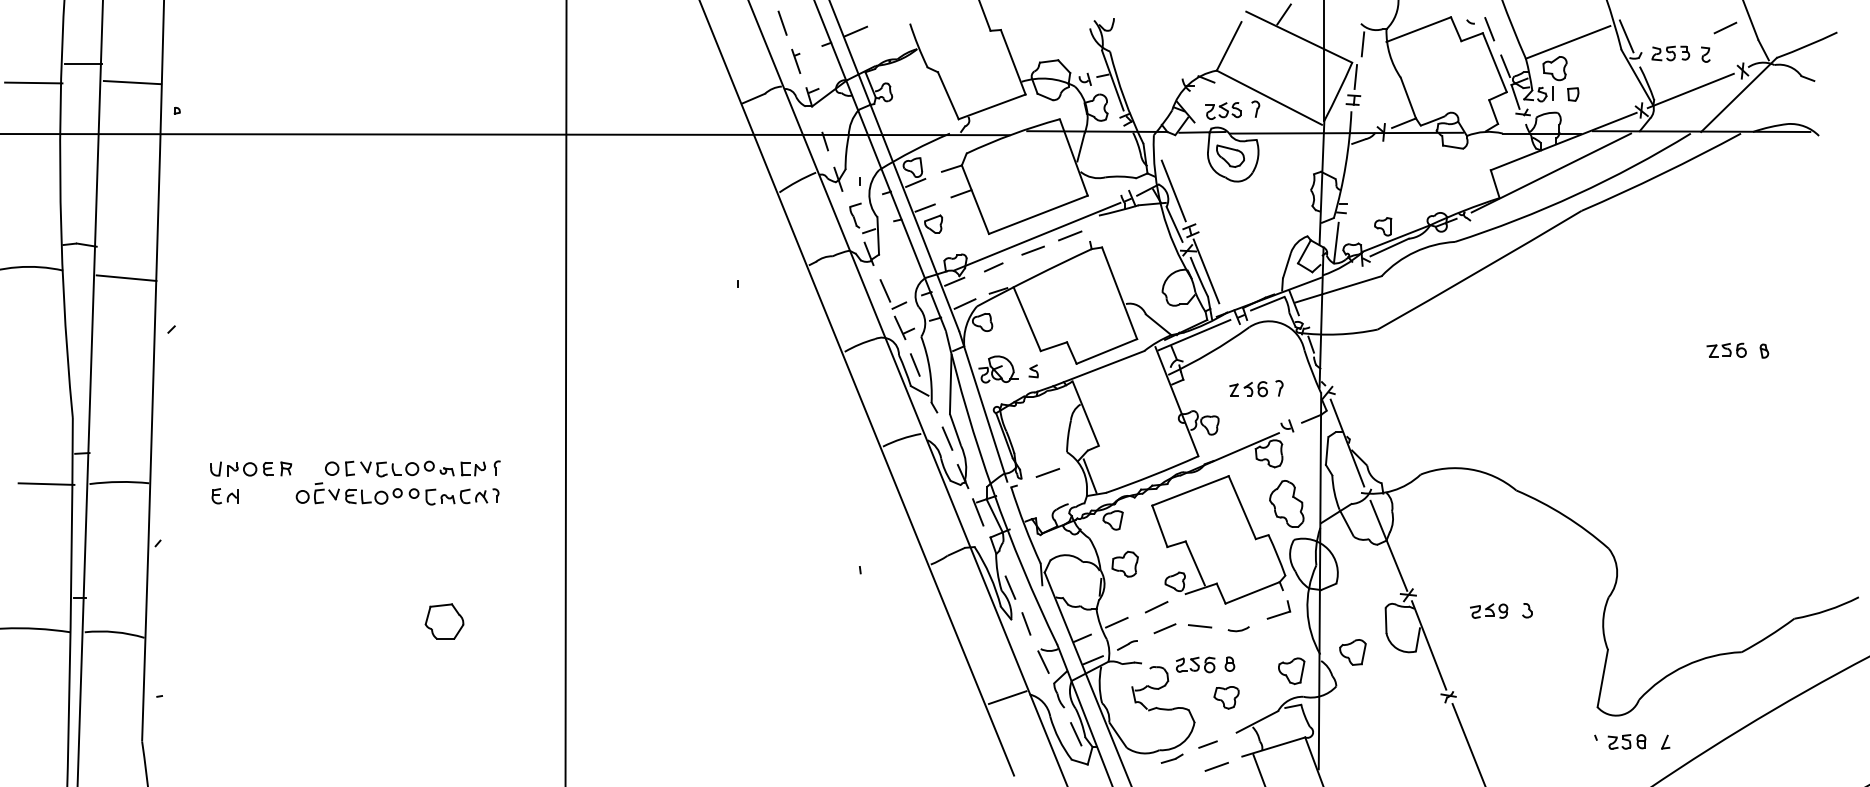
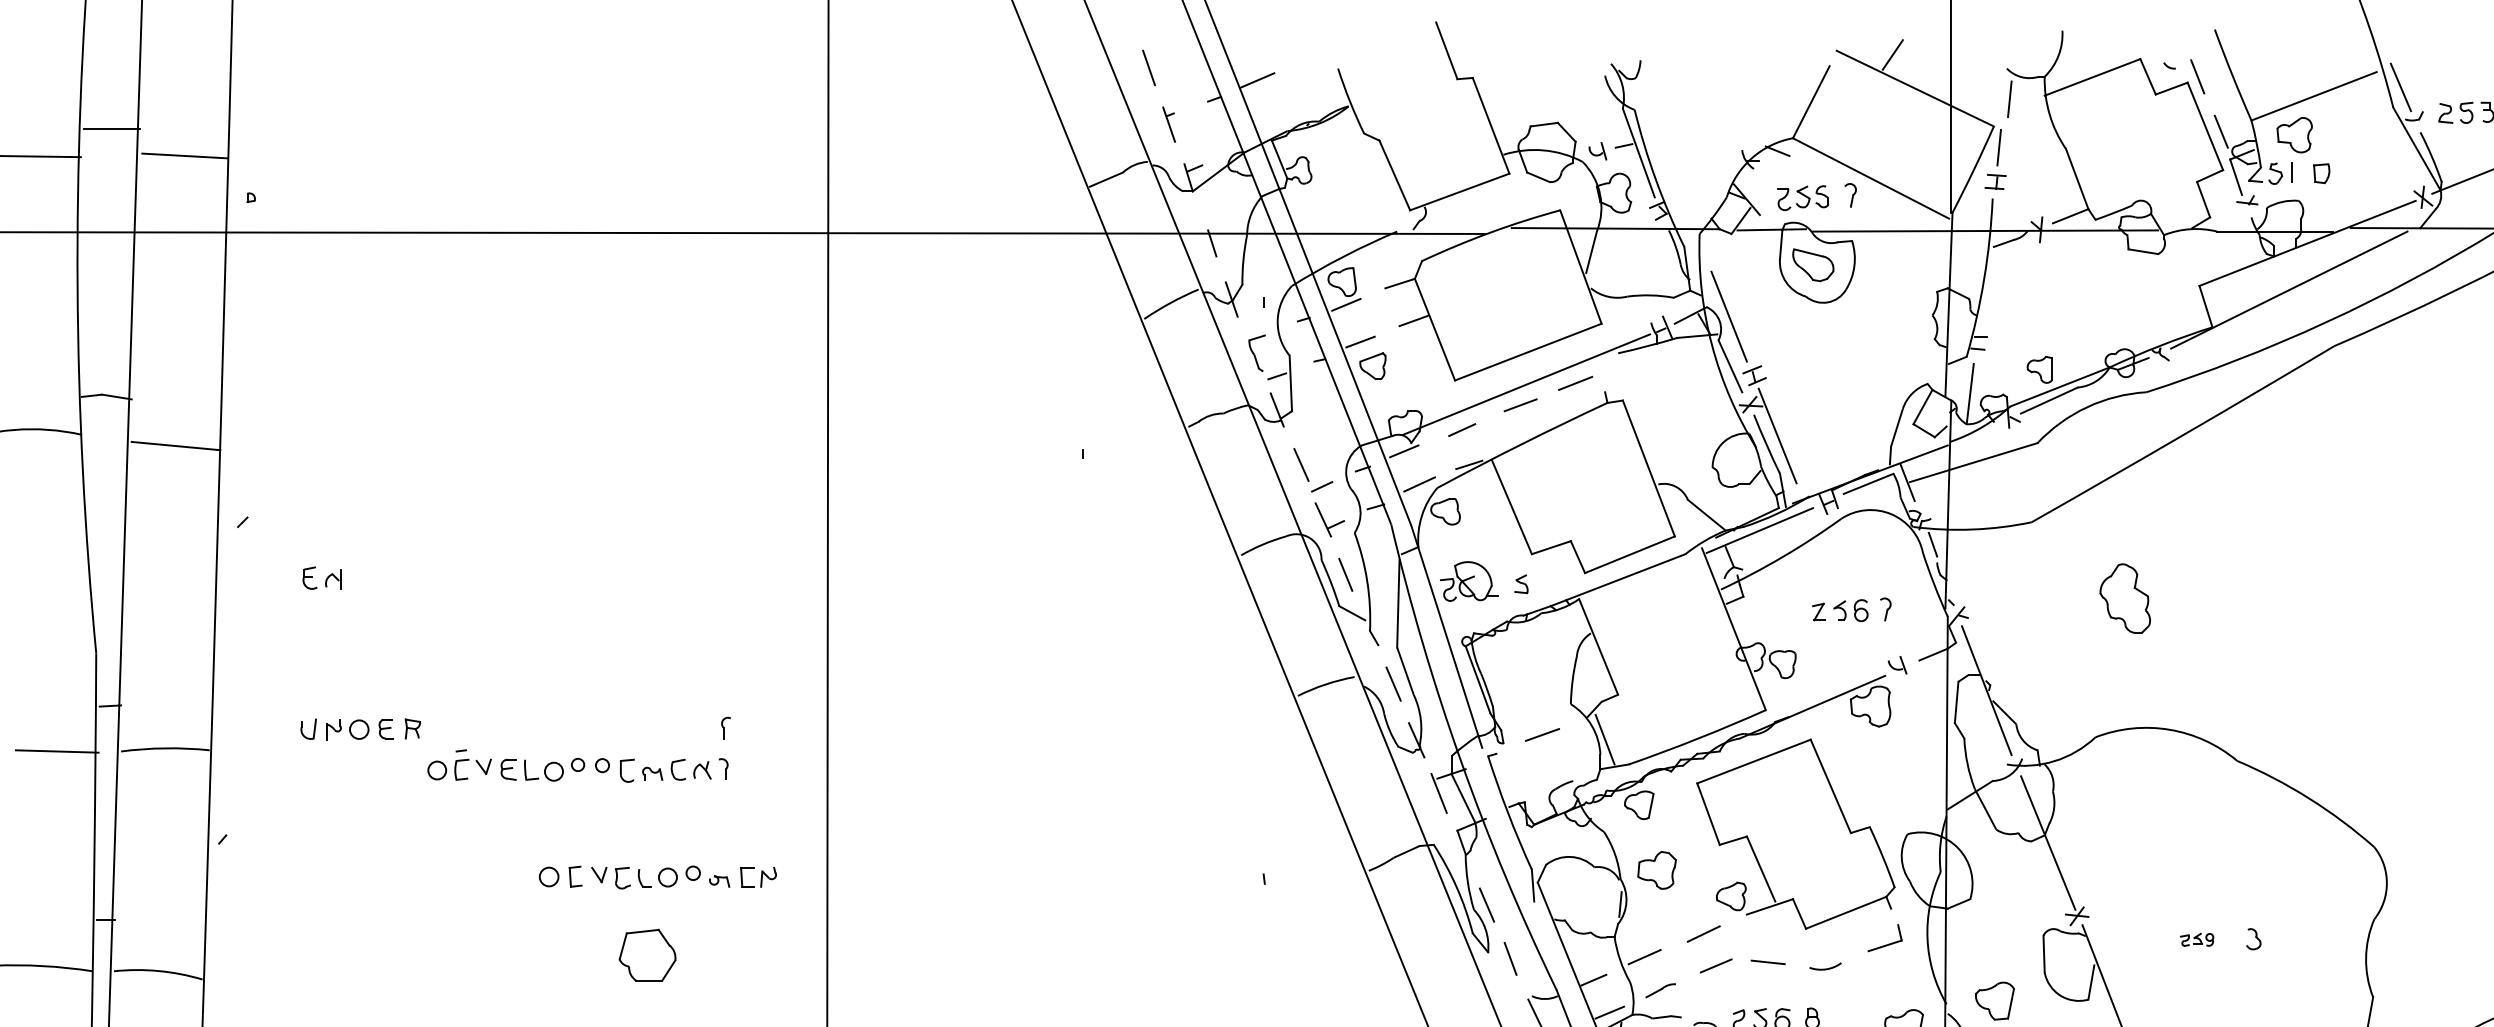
part: (405, 468) -> (657, 876), moved
part: (224, 496) -> (321, 578), moved
part: (1286, 503) -> (2124, 597), moved
part: (1489, 610) -> (2197, 938), size x0.6

